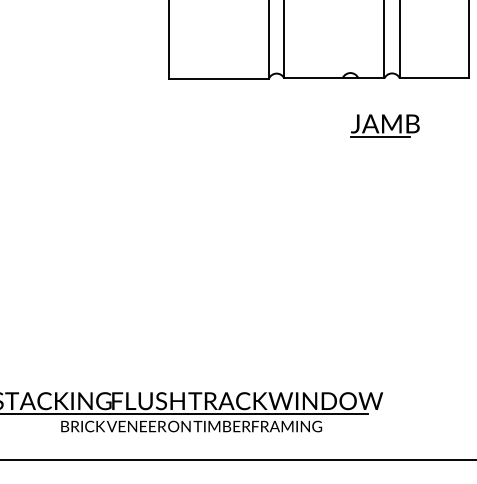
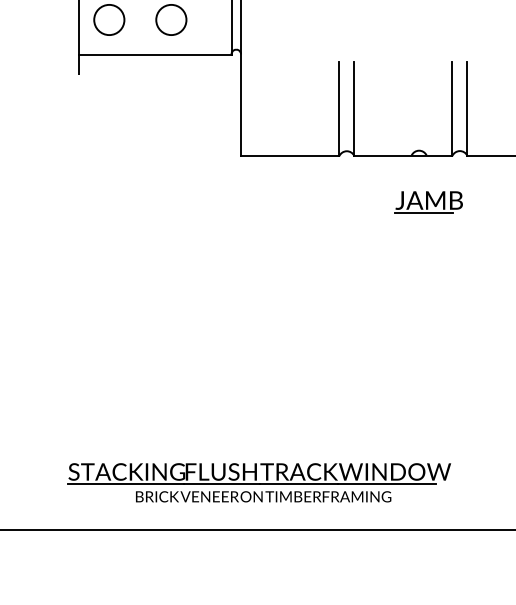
part: (384, 125) -> (428, 202), moved

